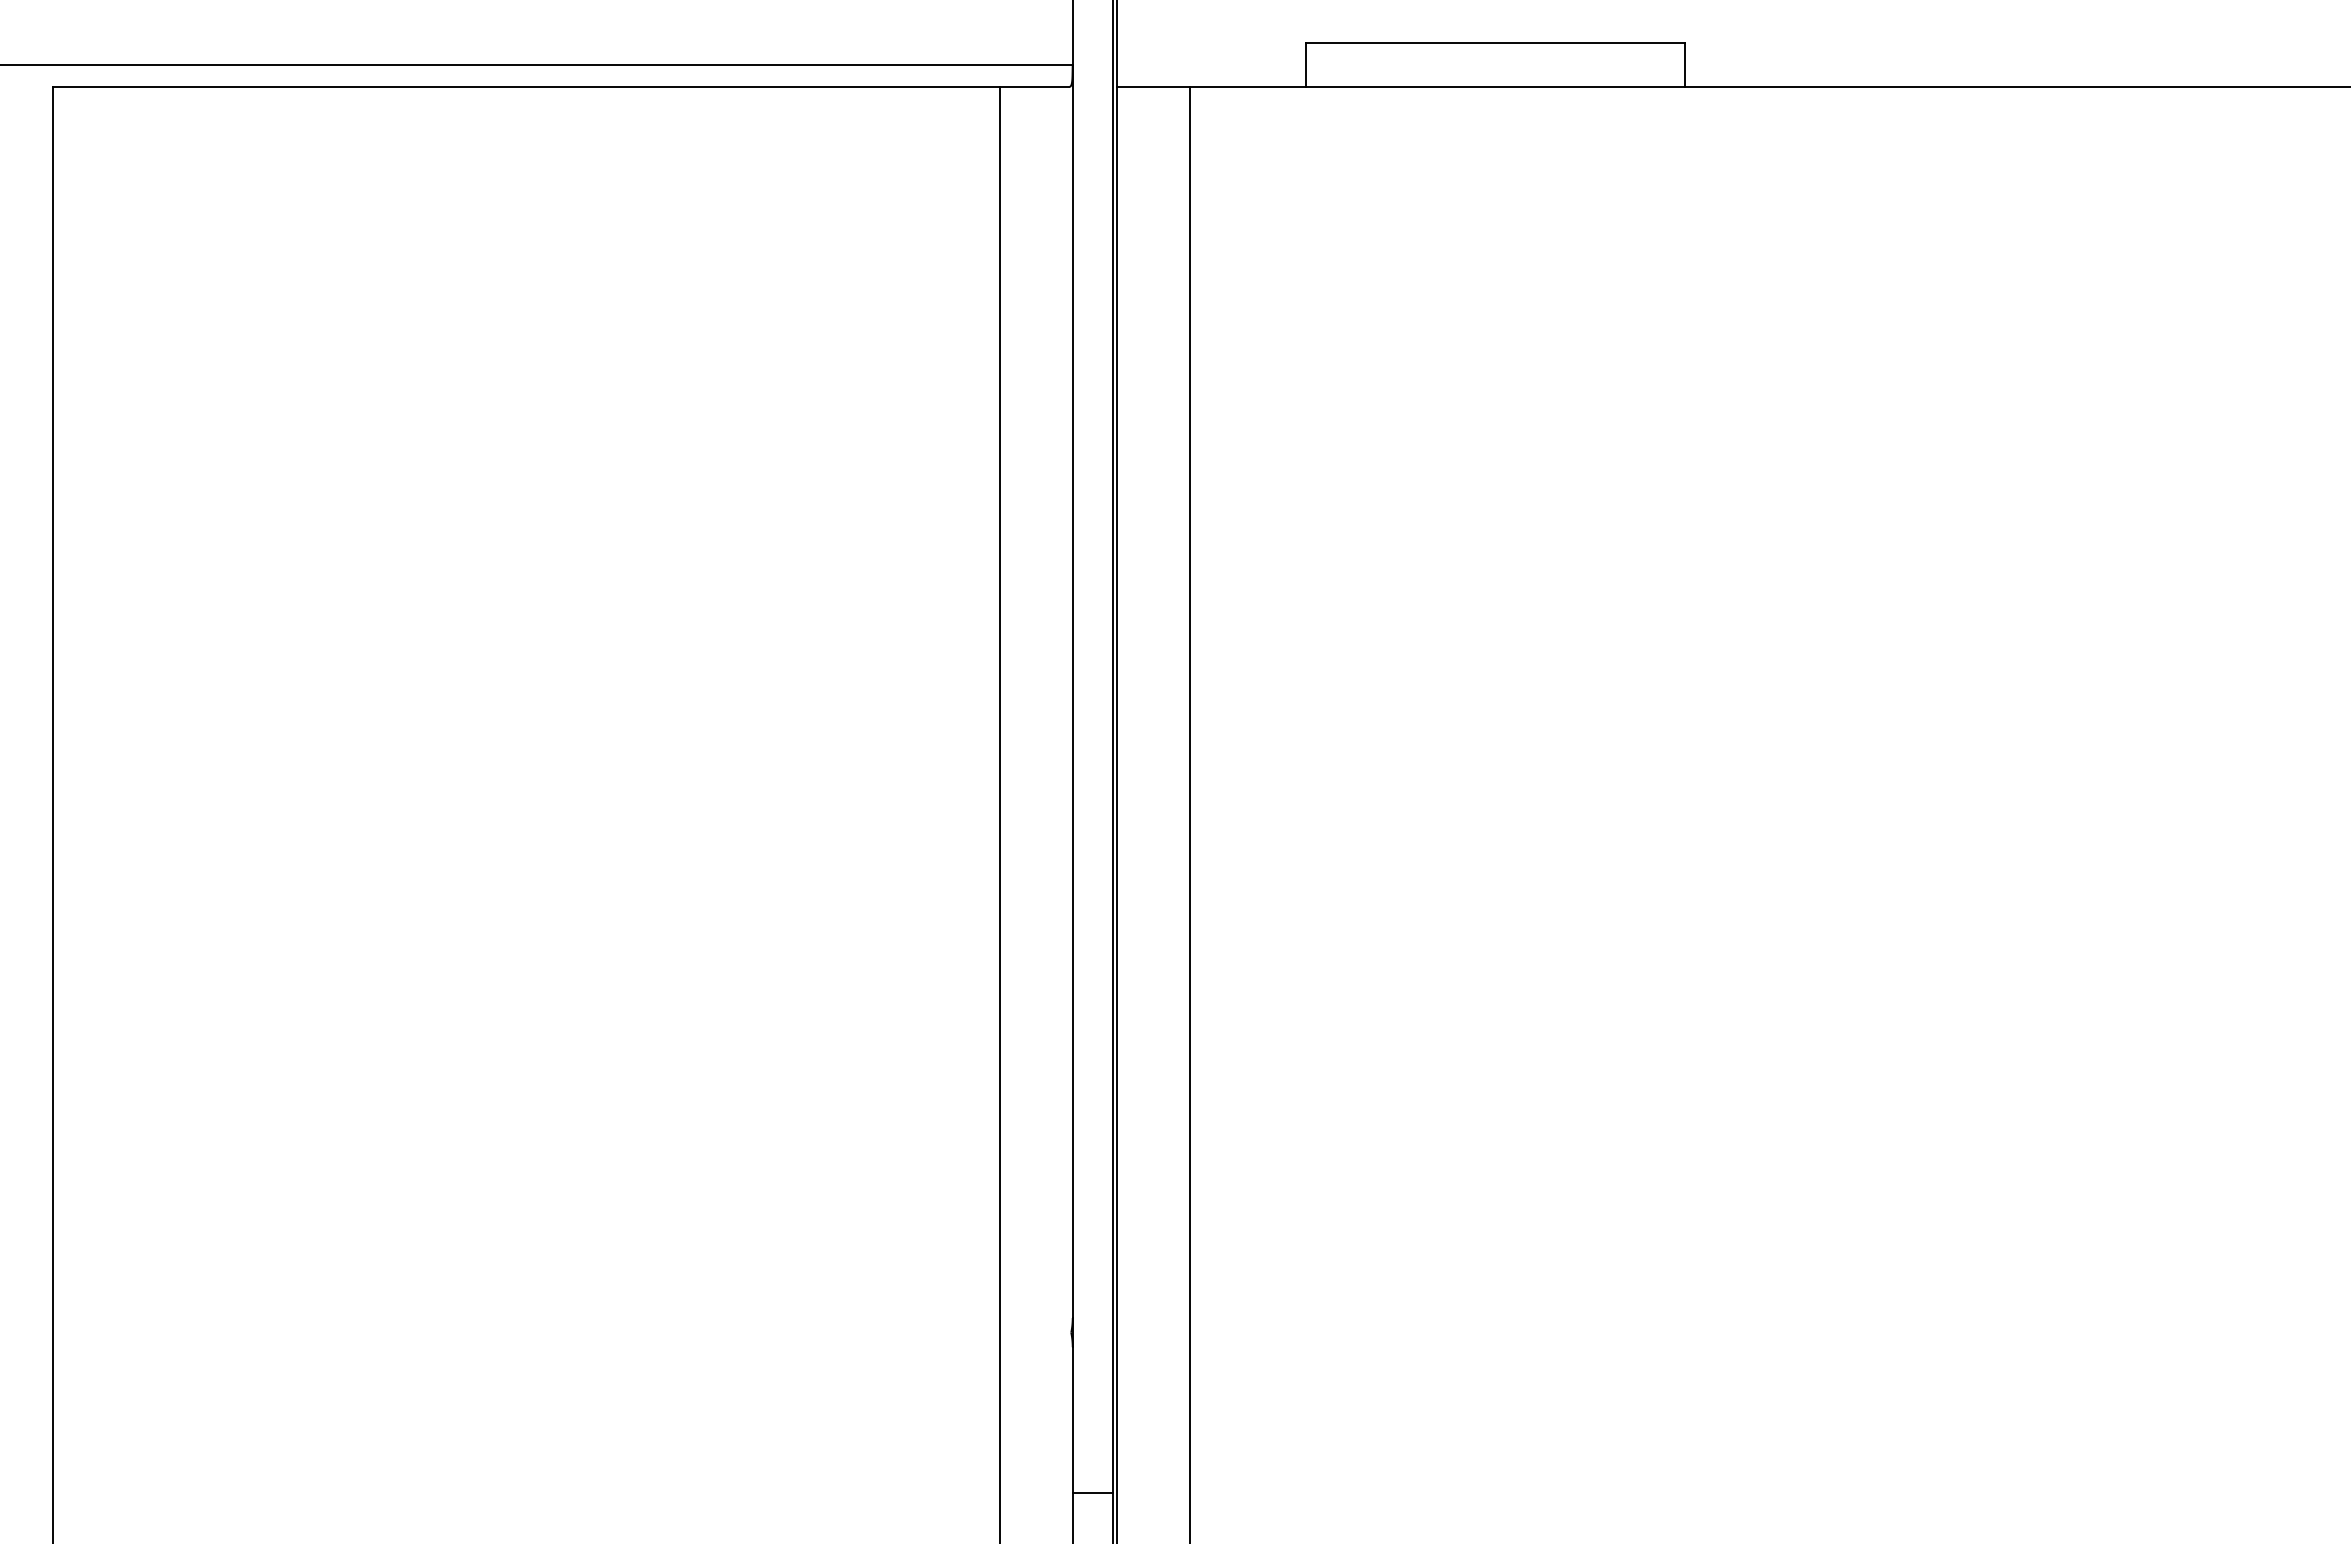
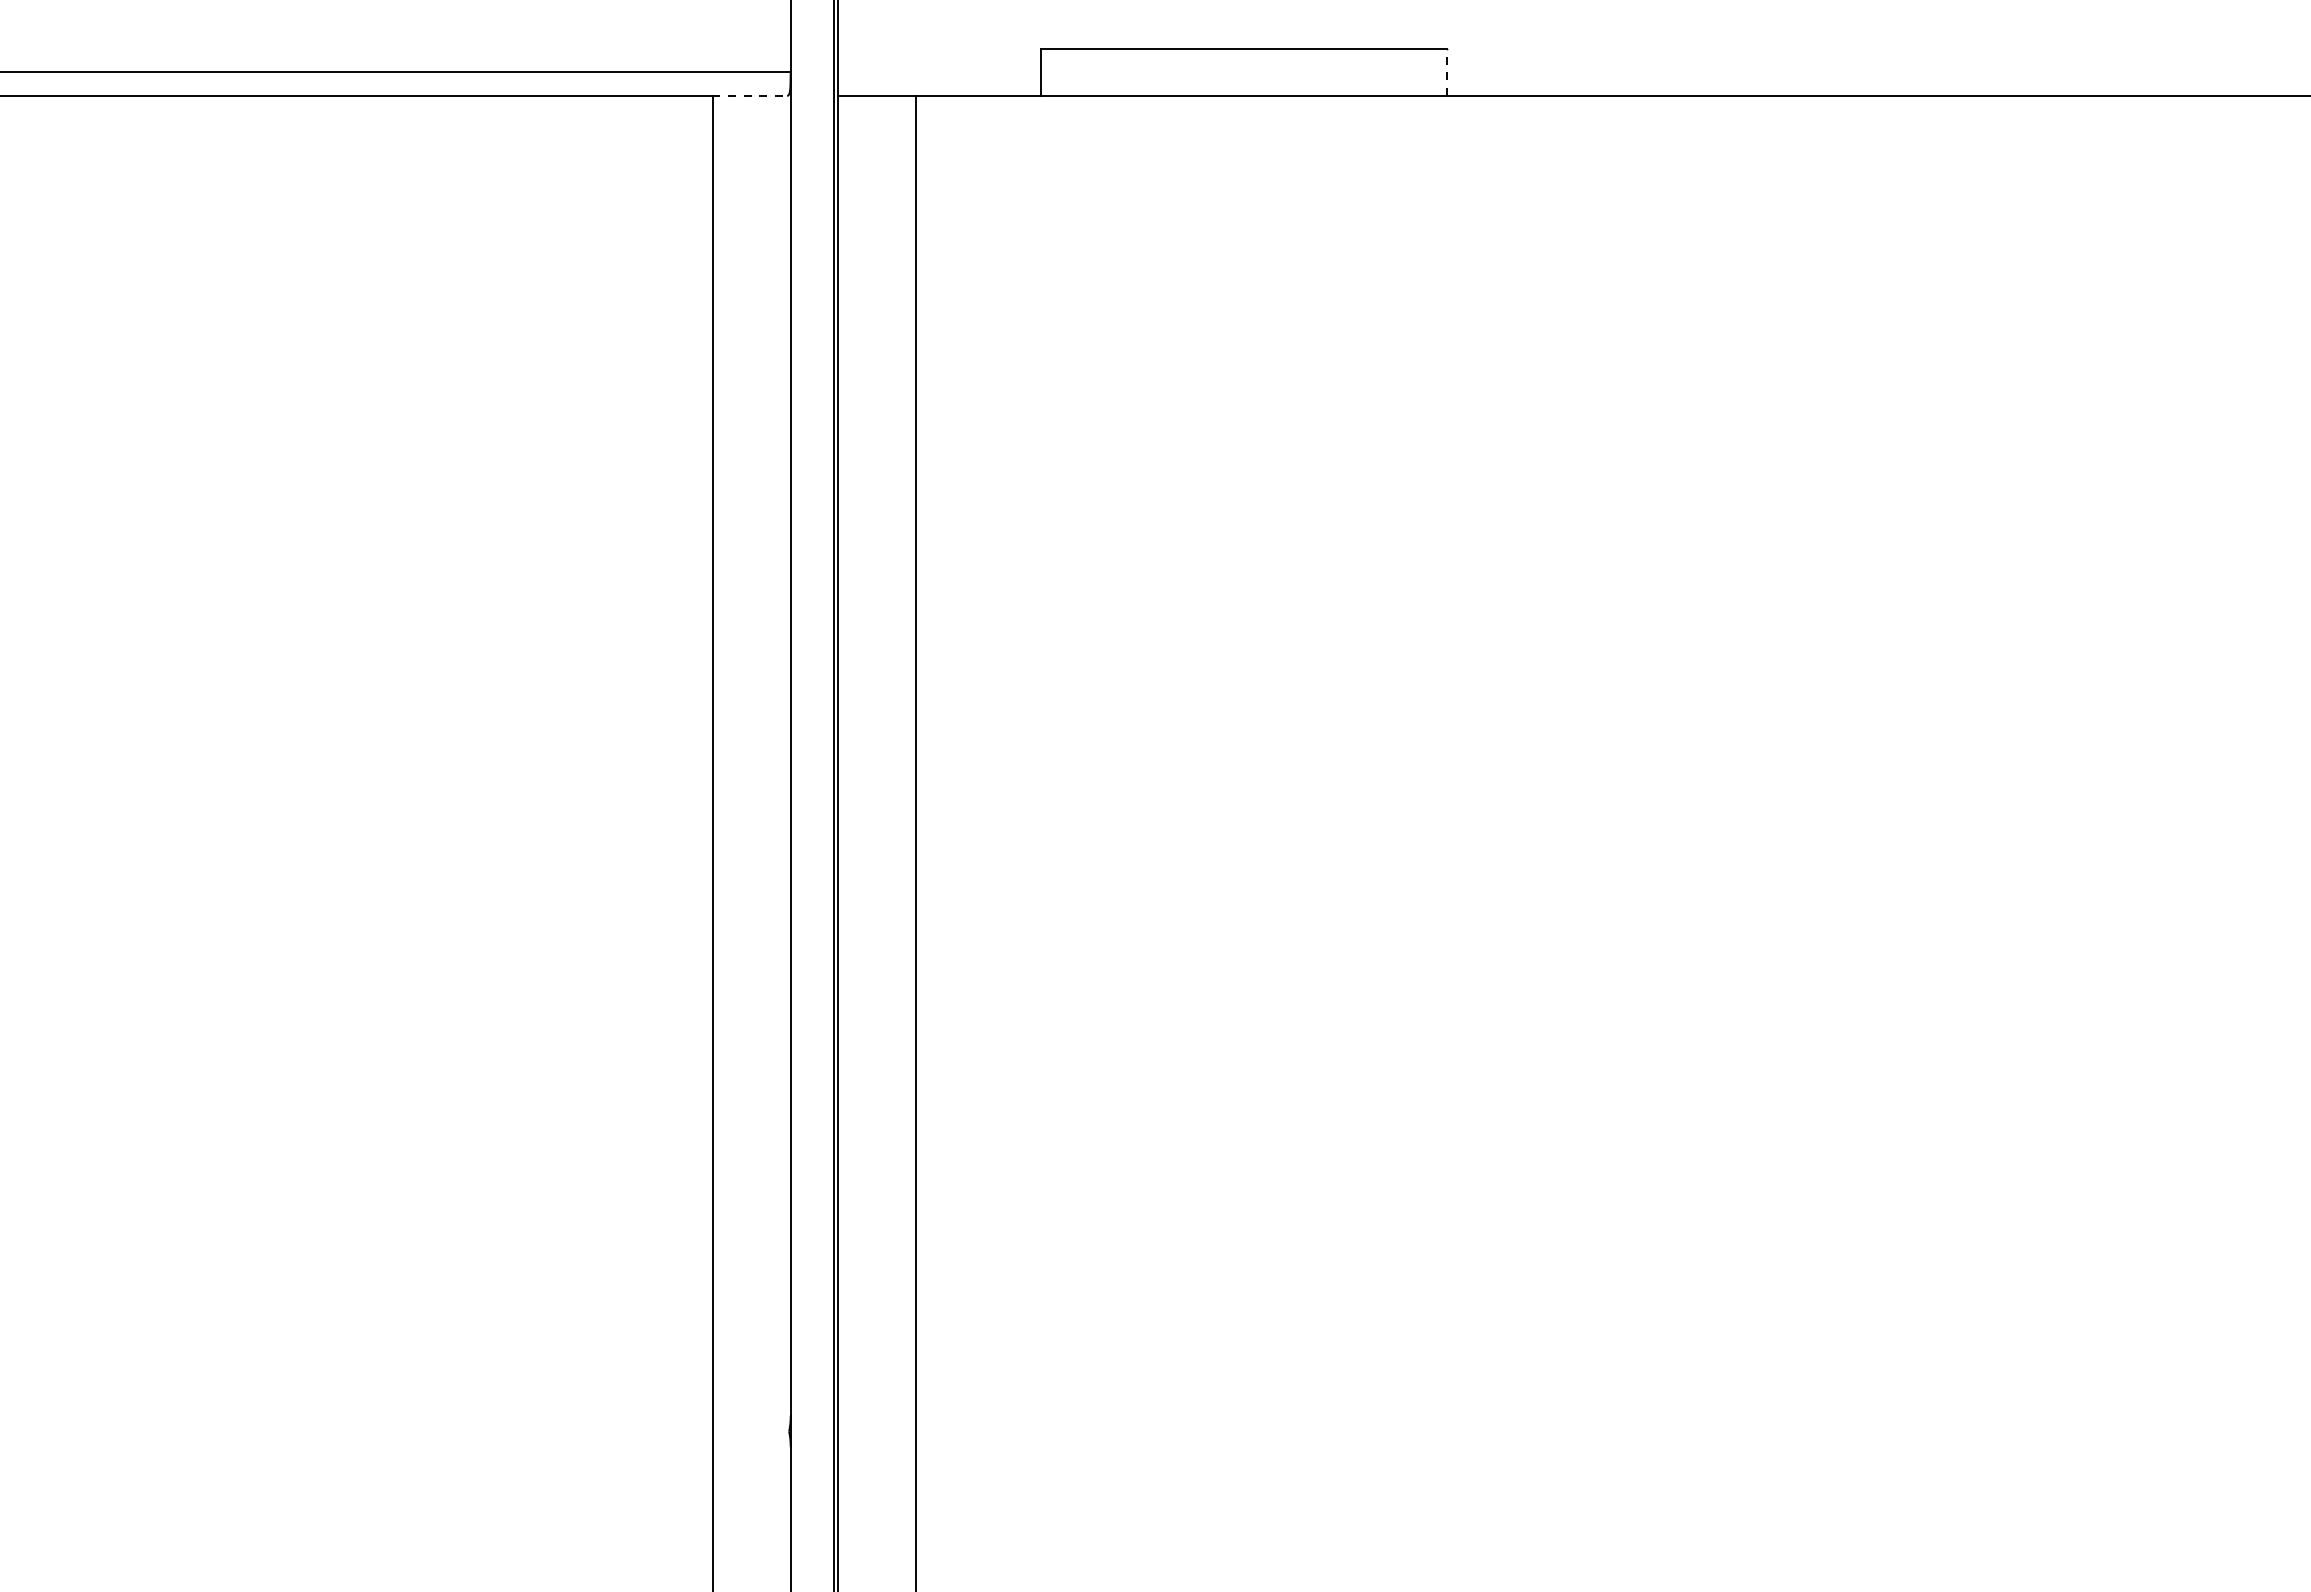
line: (1684, 65) -> (1446, 72), solid -> dashed
line: (1034, 86) -> (749, 95), solid -> dashed

